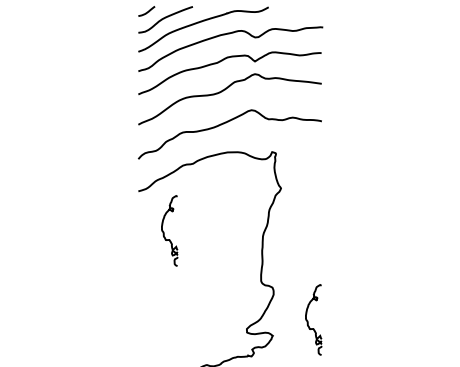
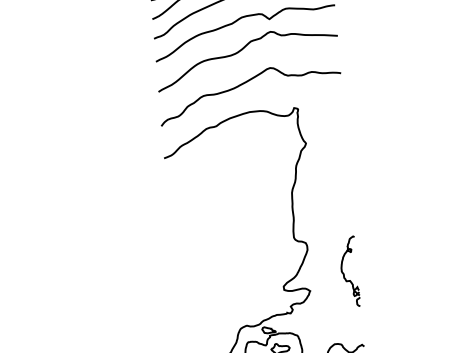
part: (169, 230) -> (198, 194), removed

